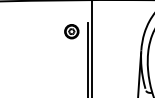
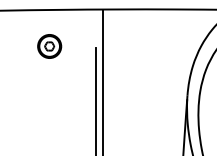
part: (71, 31) -> (49, 46), moved

